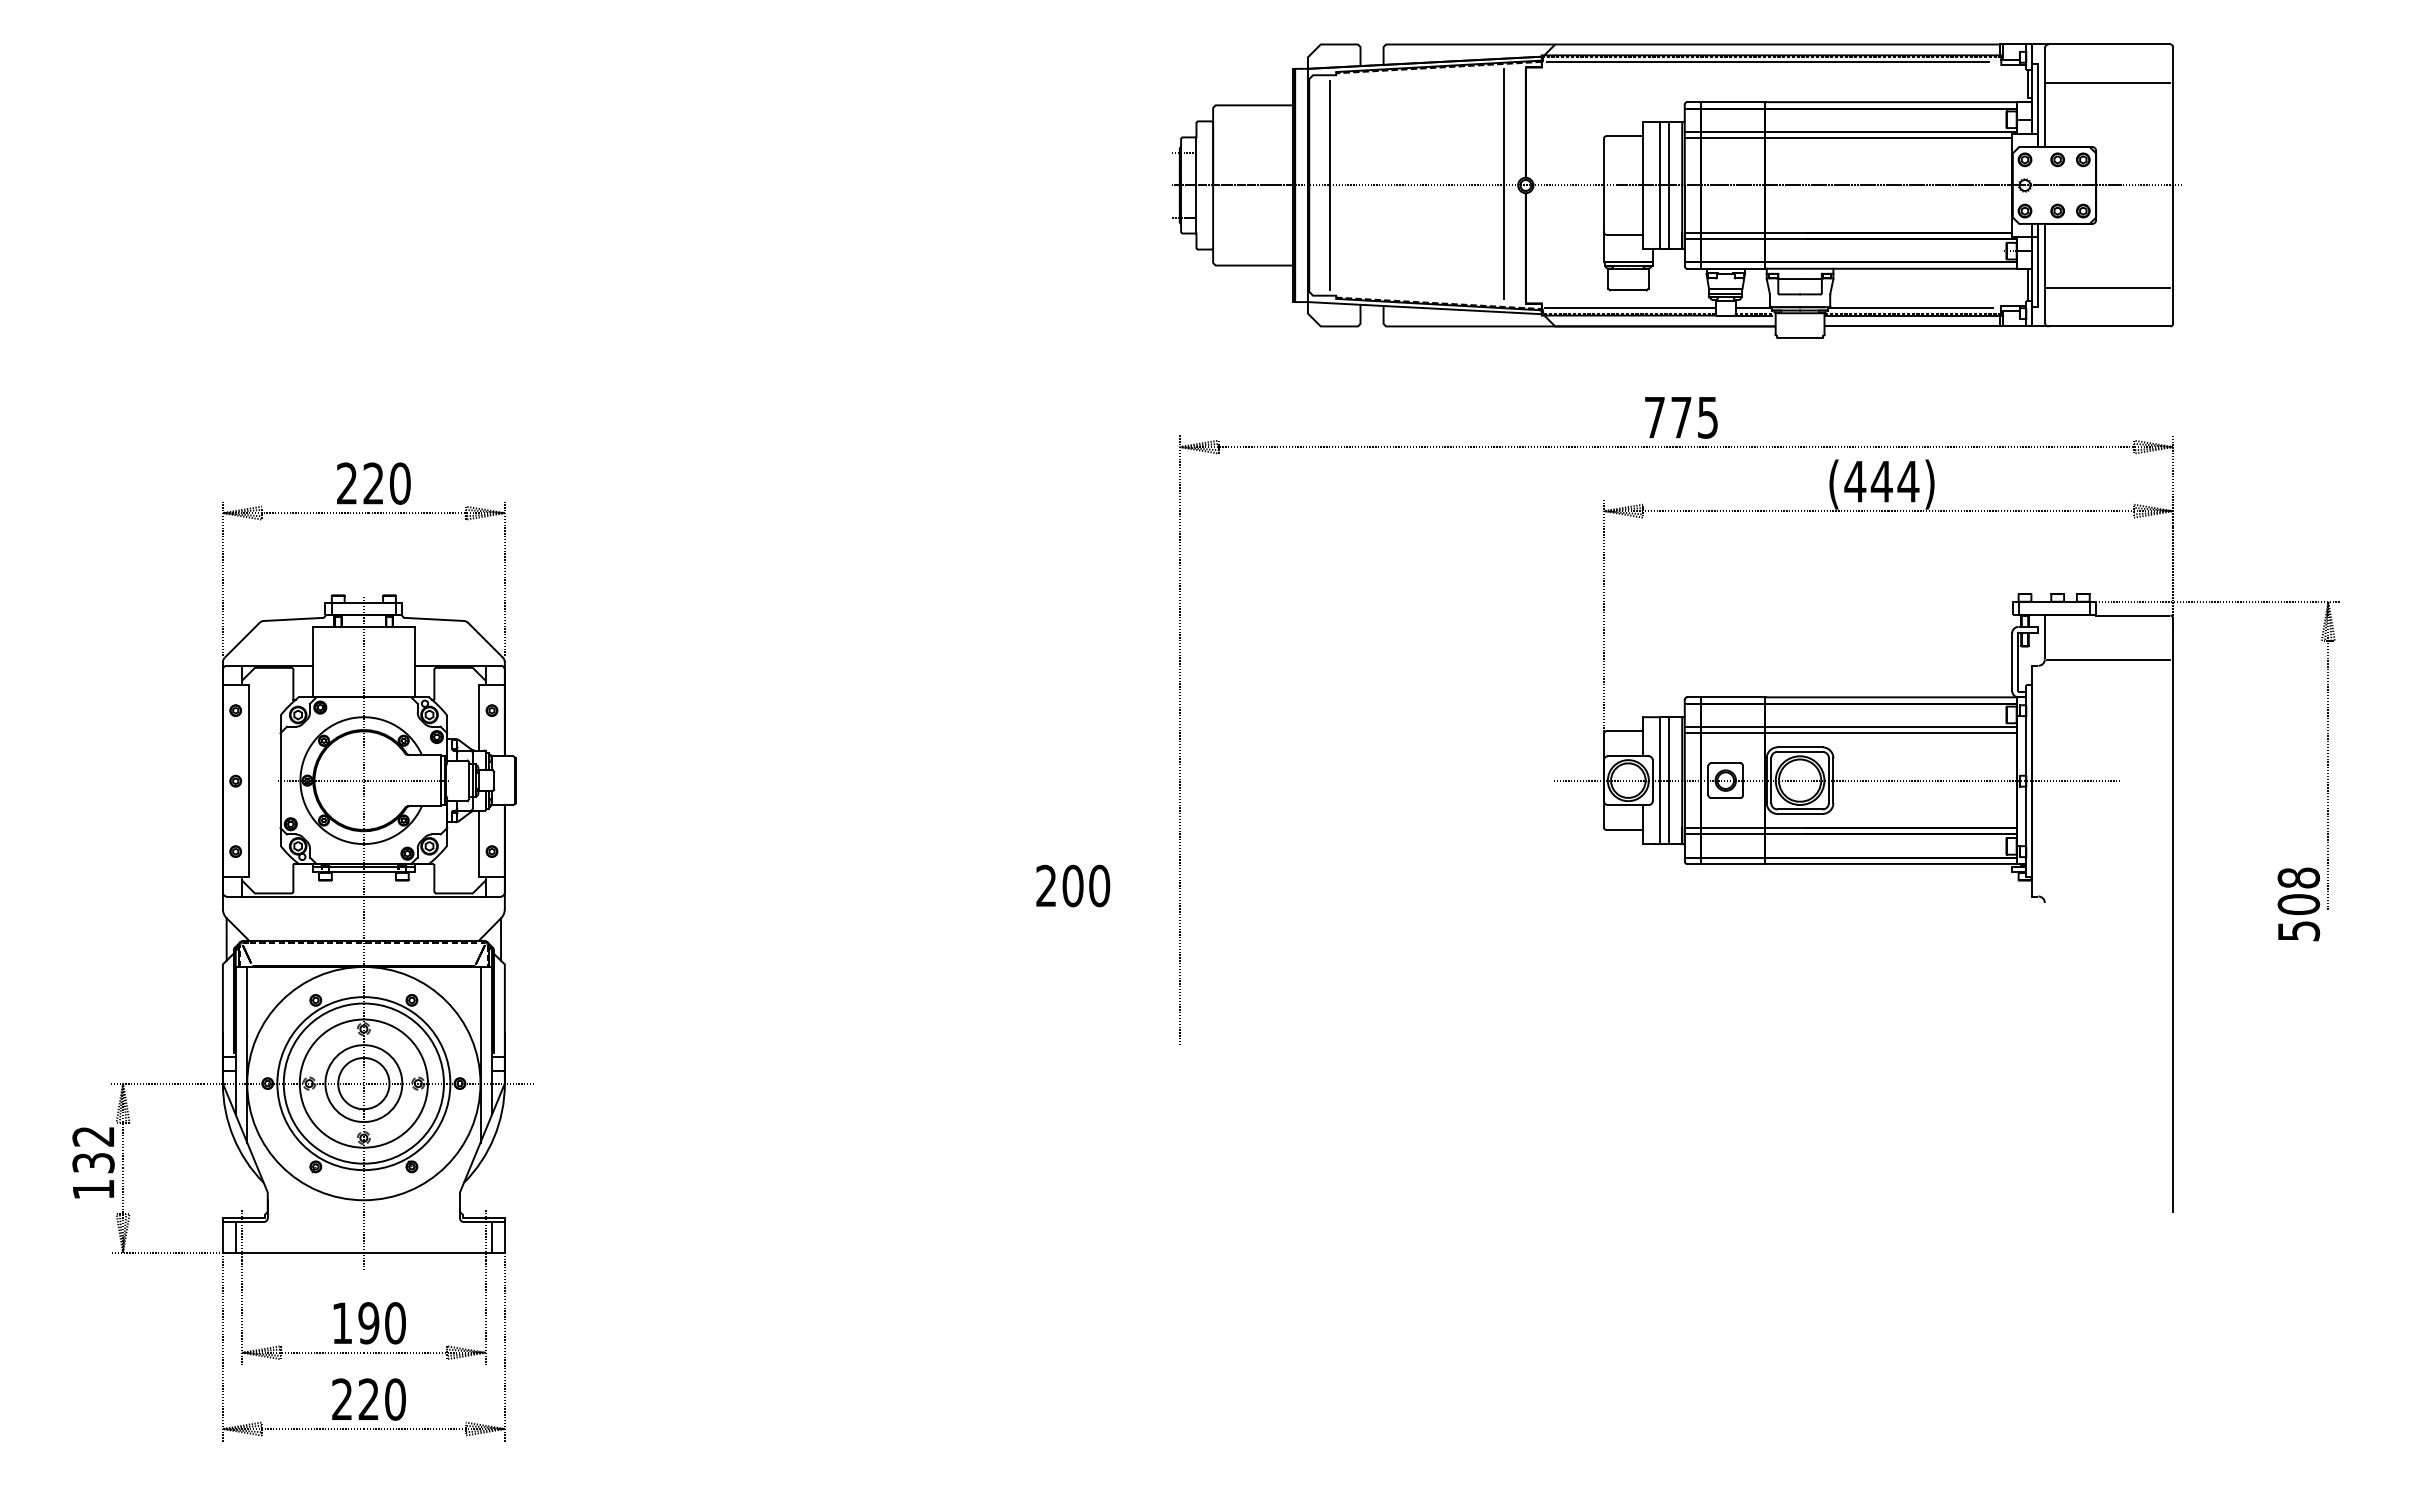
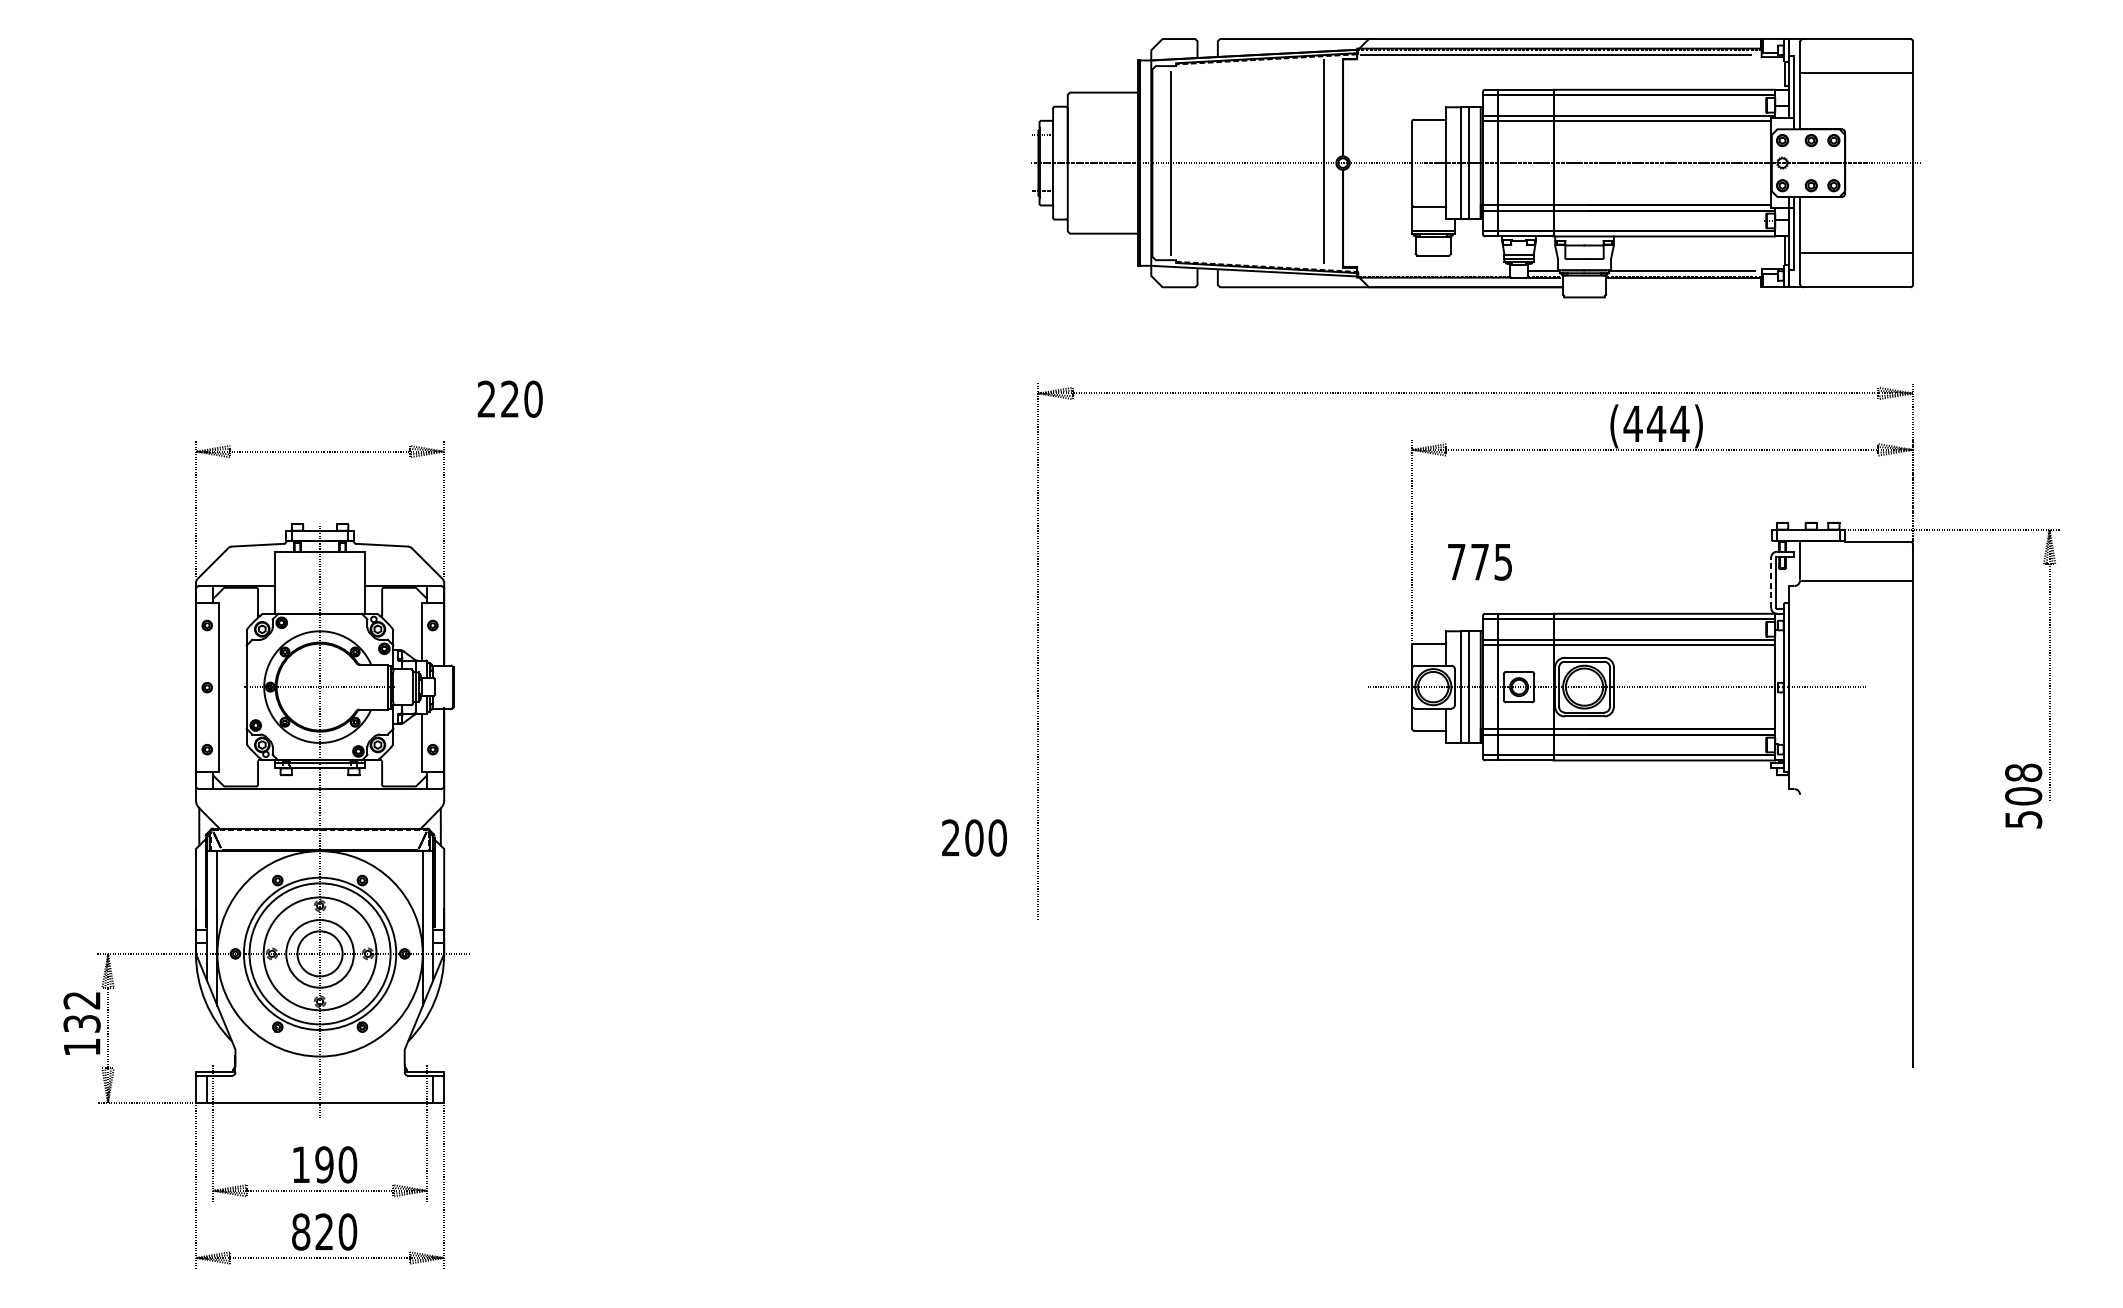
line: (1629, 307) -> (1434, 270), removed
line: (1912, 326) -> (1683, 287), removed
text: (1681, 417) -> (1480, 561), moved
text: (373, 483) -> (509, 399), moved
line: (2012, 662) -> (1771, 583), solid -> dashed
text: (1073, 885) -> (974, 837), moved
text: (342, 1399) -> (301, 1231), 220 -> 820

